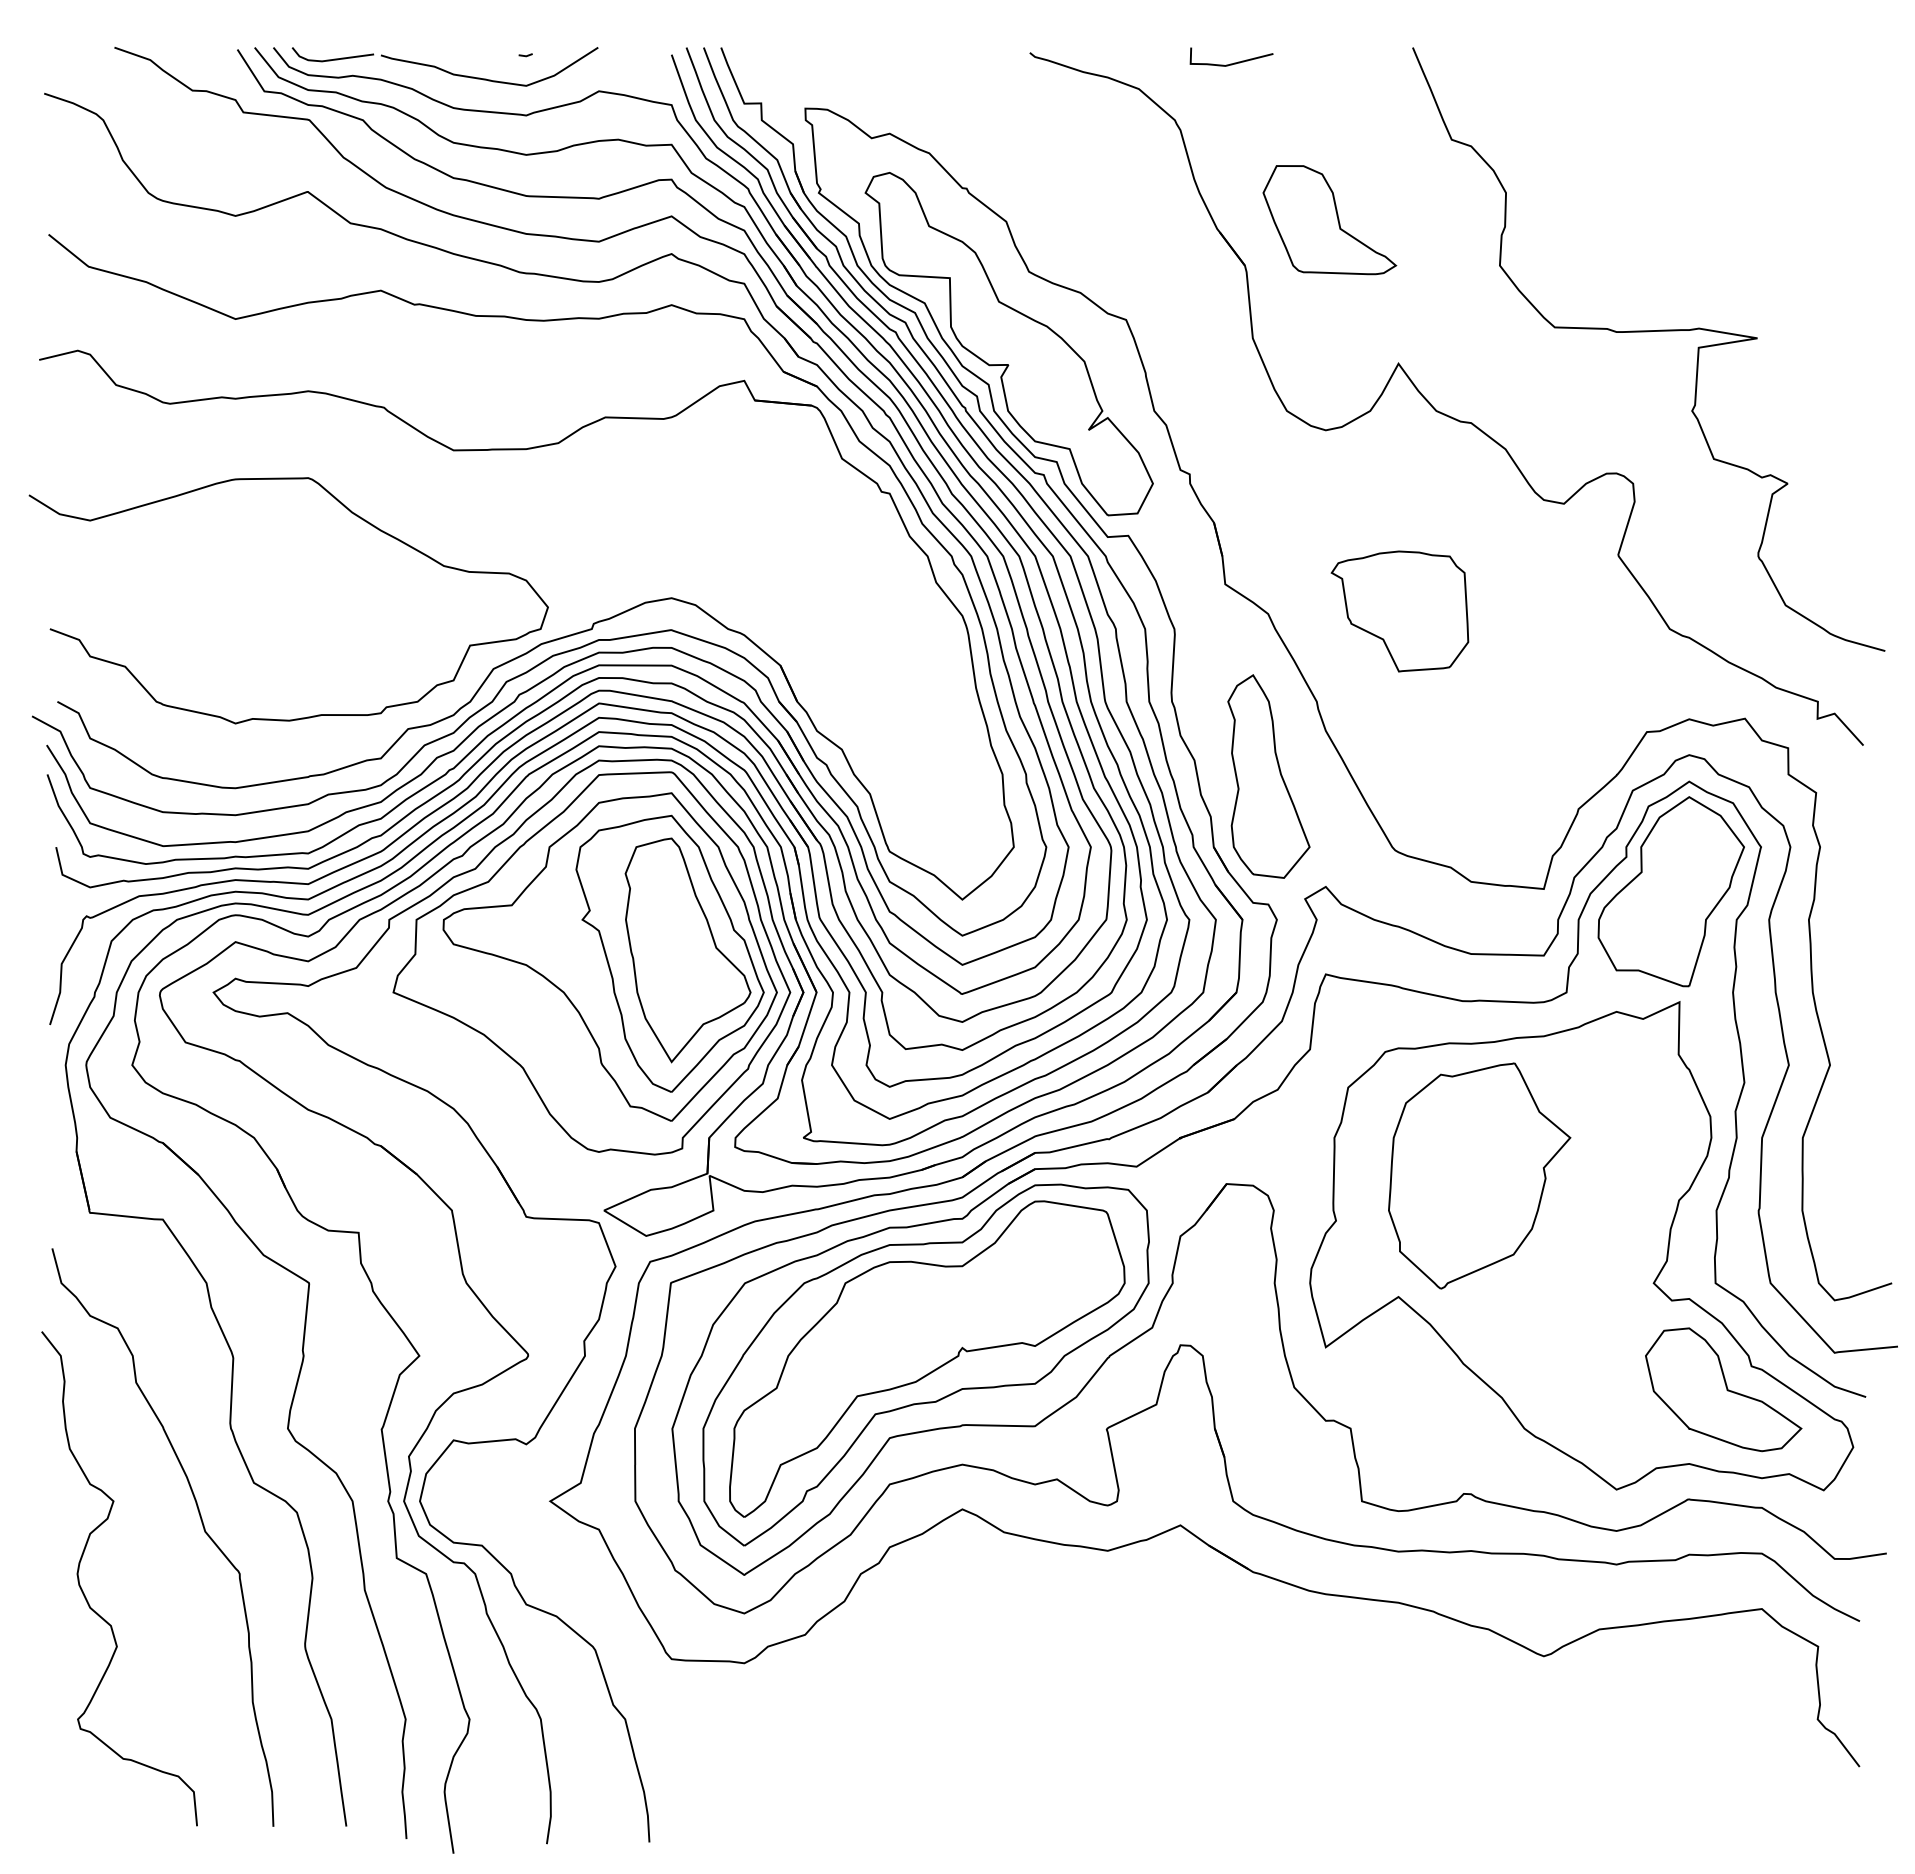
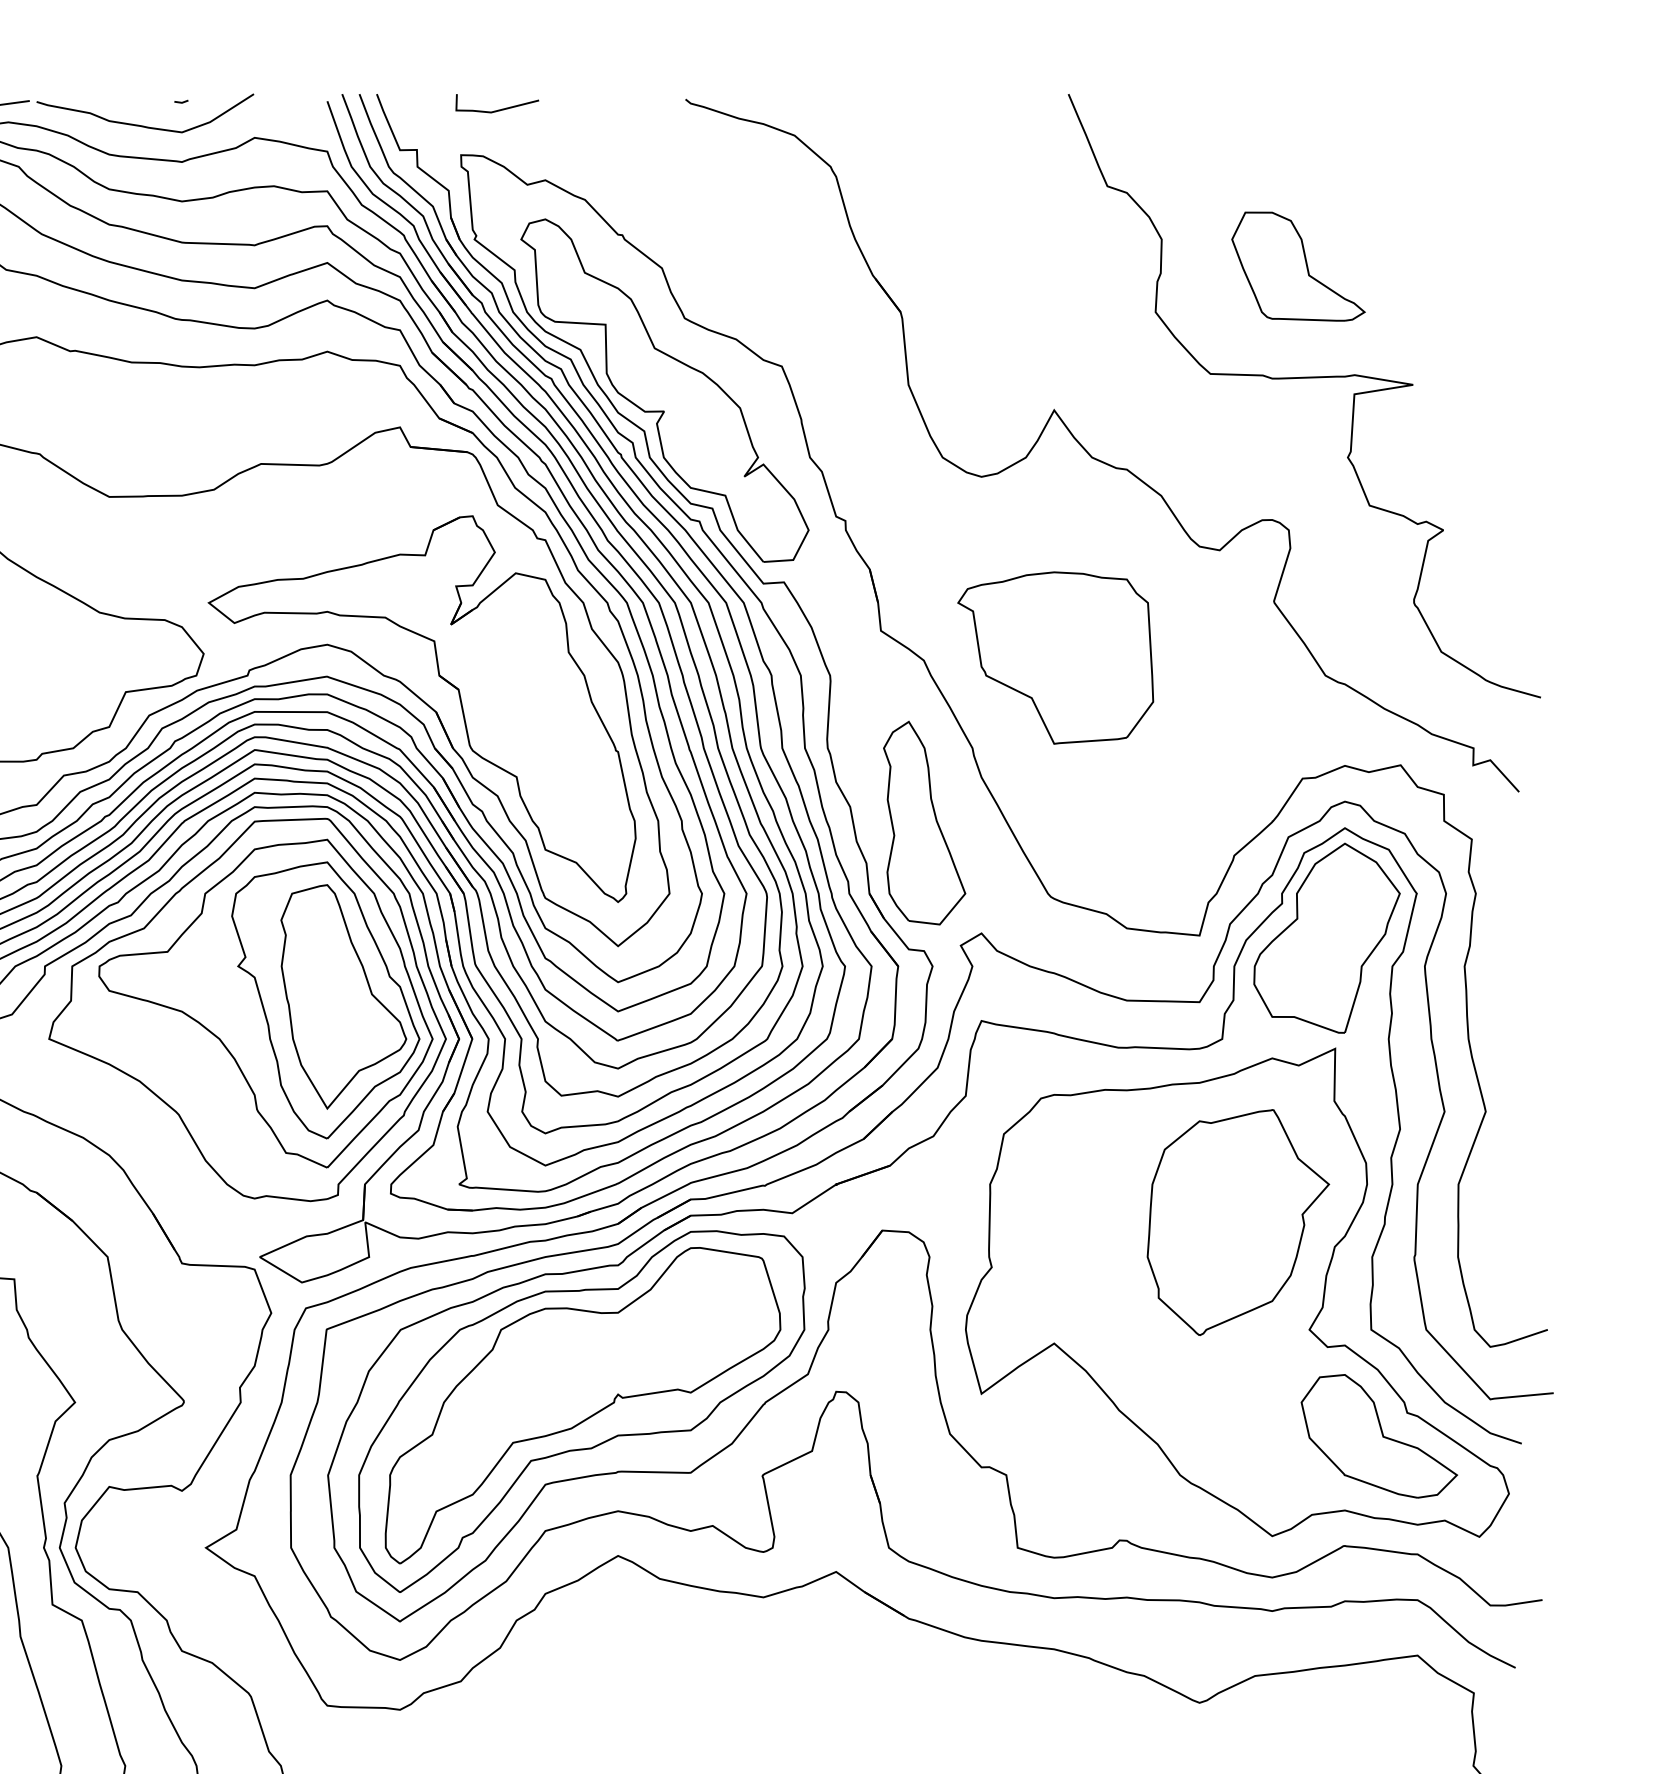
line: (1234, 62) -> (500, 109), moved
part: (1329, 220) -> (1298, 267), moved
part: (1399, 611) -> (1055, 658), size x1.43
part: (787, 633) -> (443, 680), added
part: (1479, 1175) -> (1238, 1222), moved

